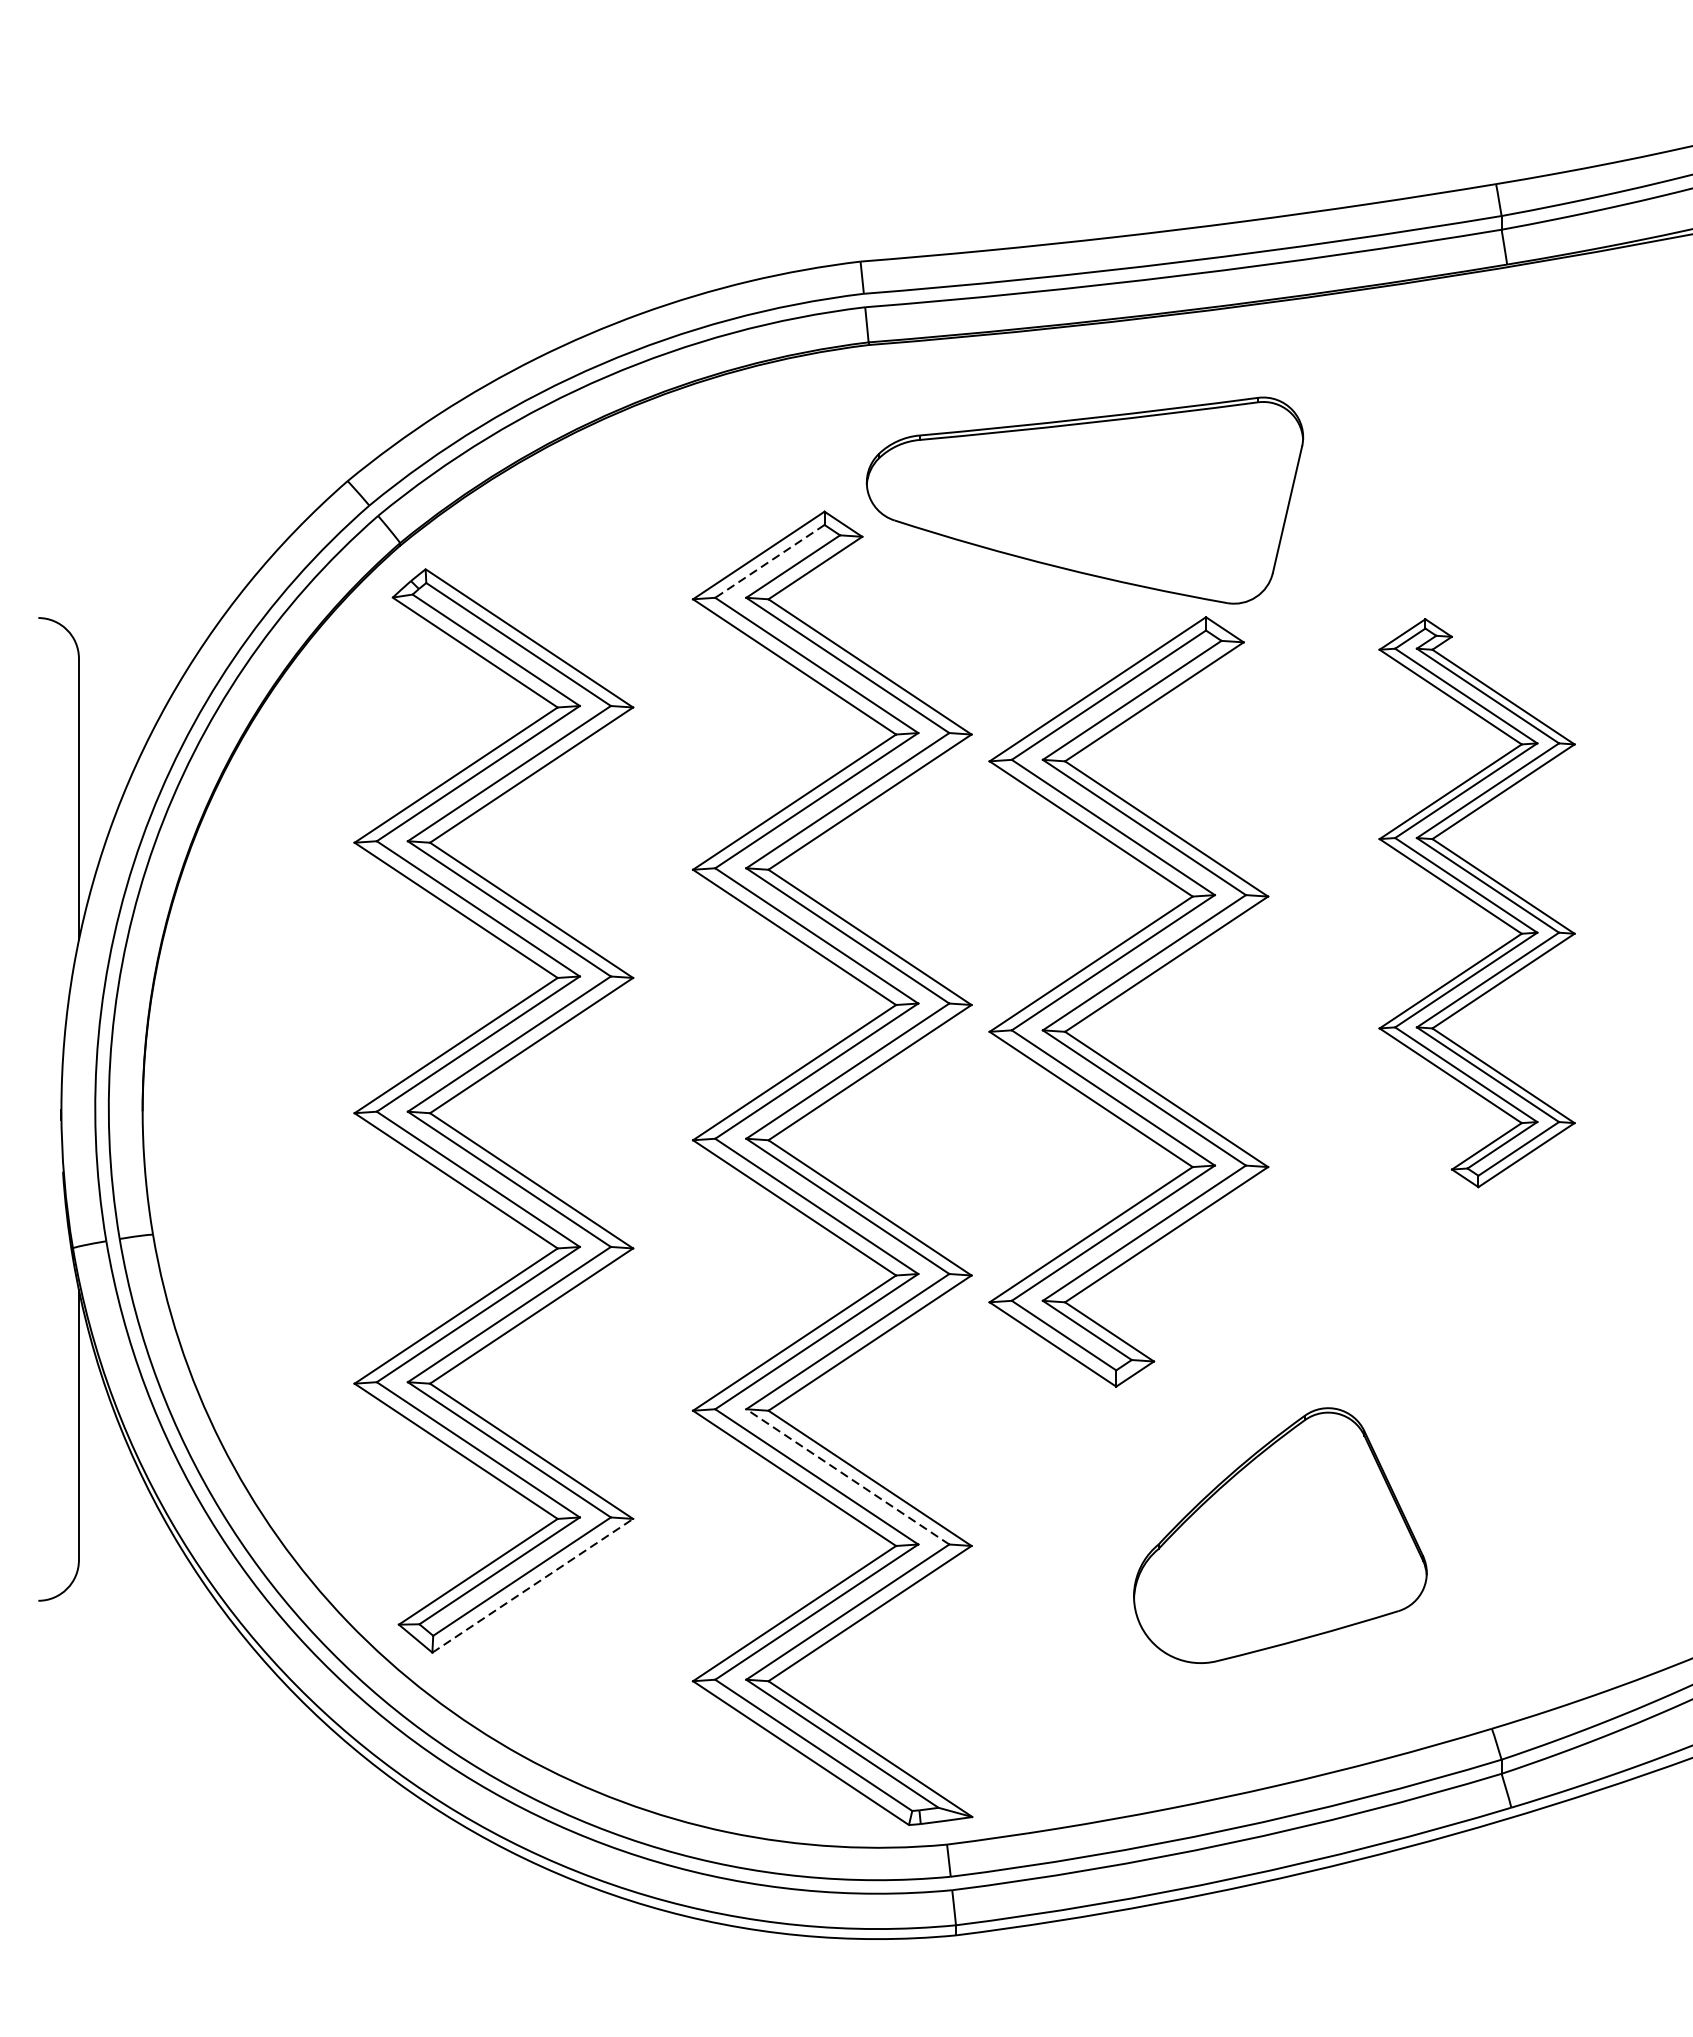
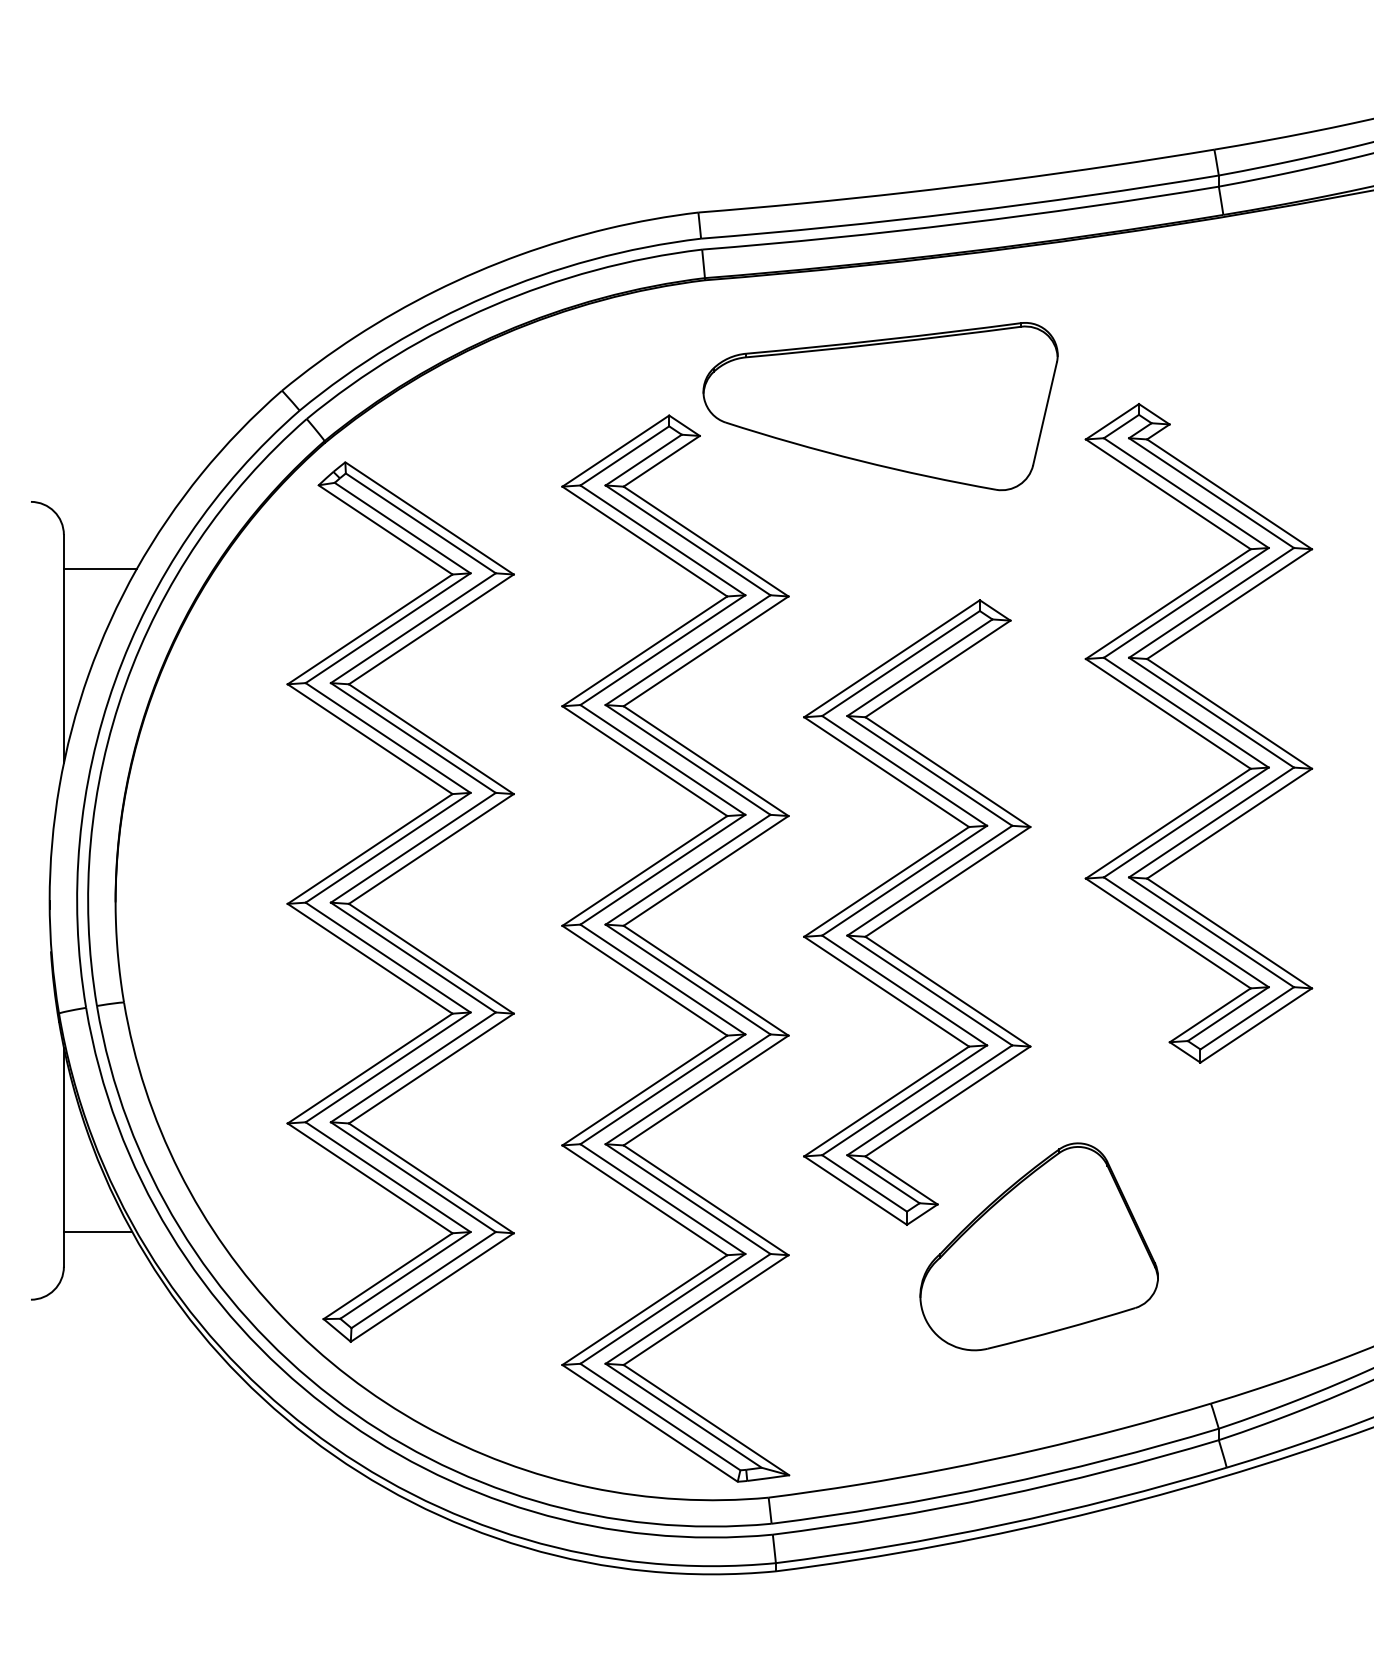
line: (769, 562) -> (624, 456), dashed -> solid
line: (122, 701) -> (99, 569), added
part: (1476, 903) -> (1198, 733), size x1.43
part: (1125, 993) -> (914, 905), moved
line: (847, 1476) -> (687, 1198), dashed -> solid
line: (120, 1517) -> (97, 1232), added
line: (533, 1585) -> (432, 1287), dashed -> solid

